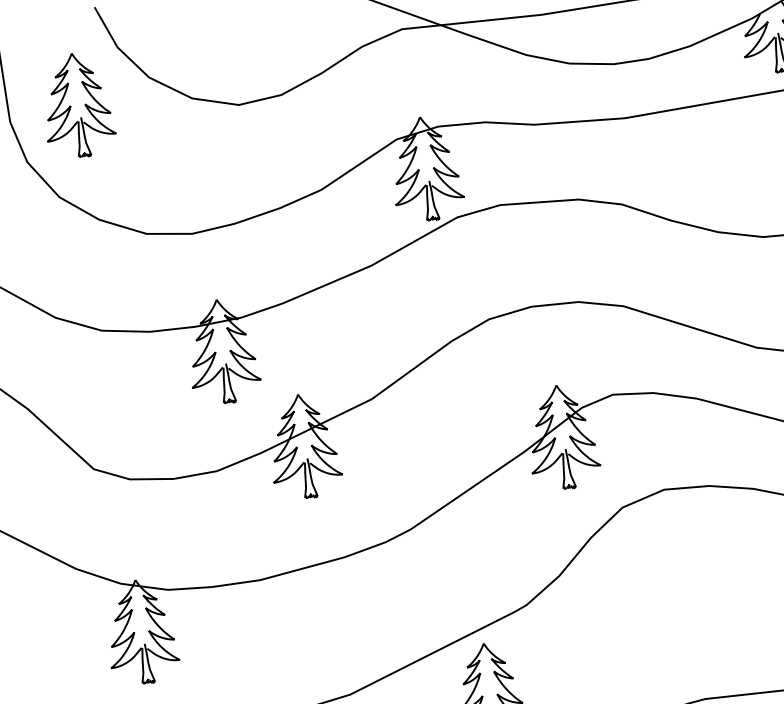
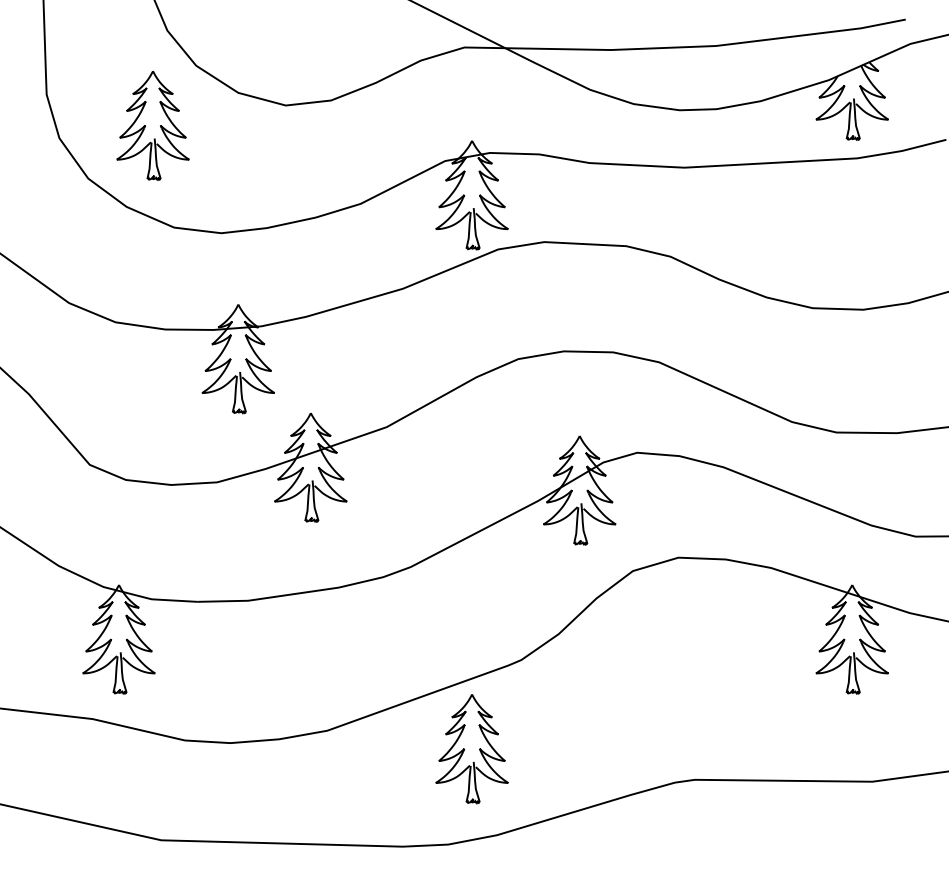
part: (77, 105) -> (152, 125), moved

